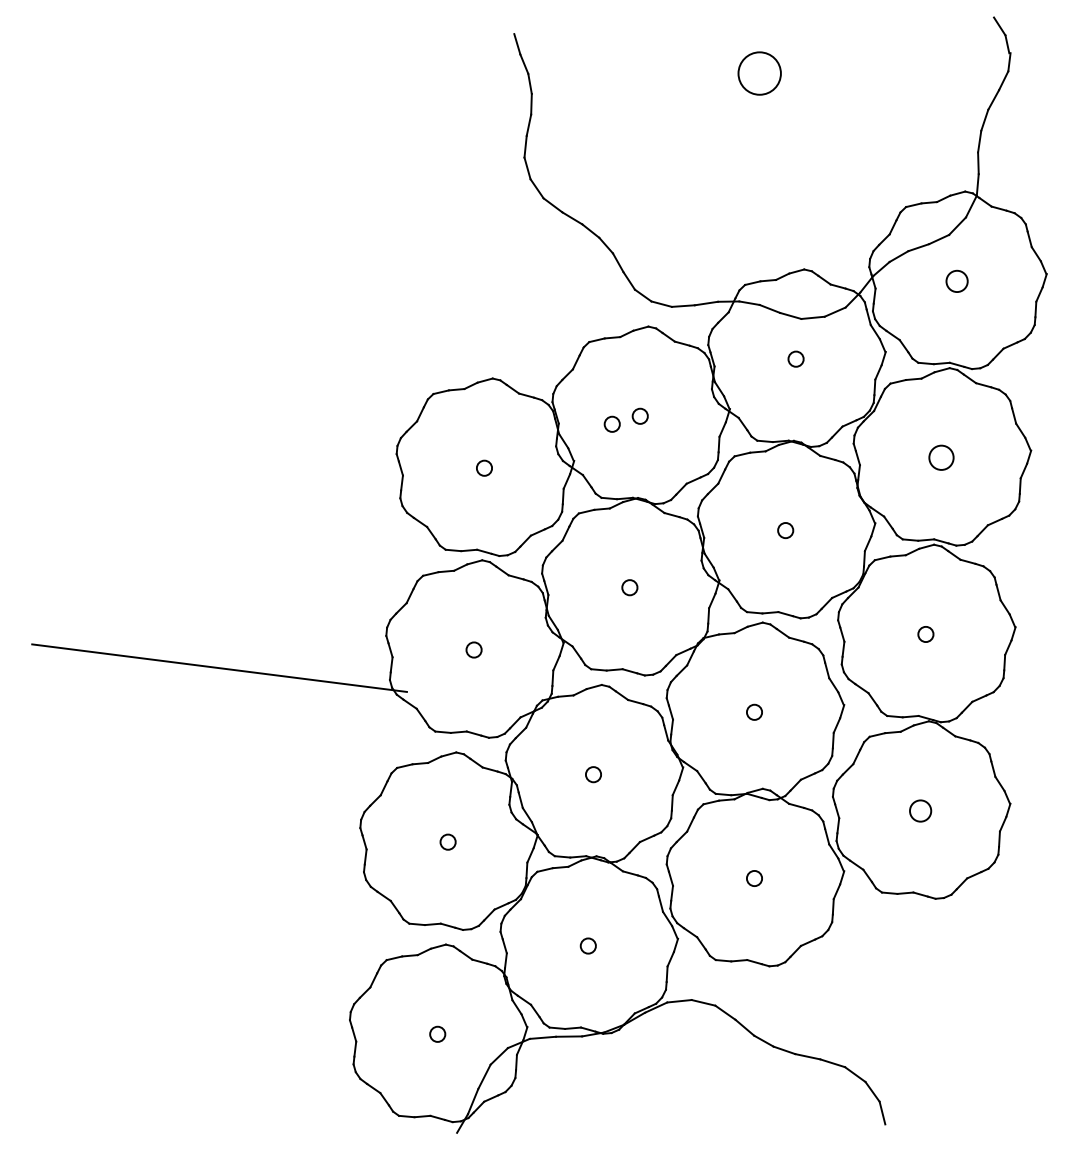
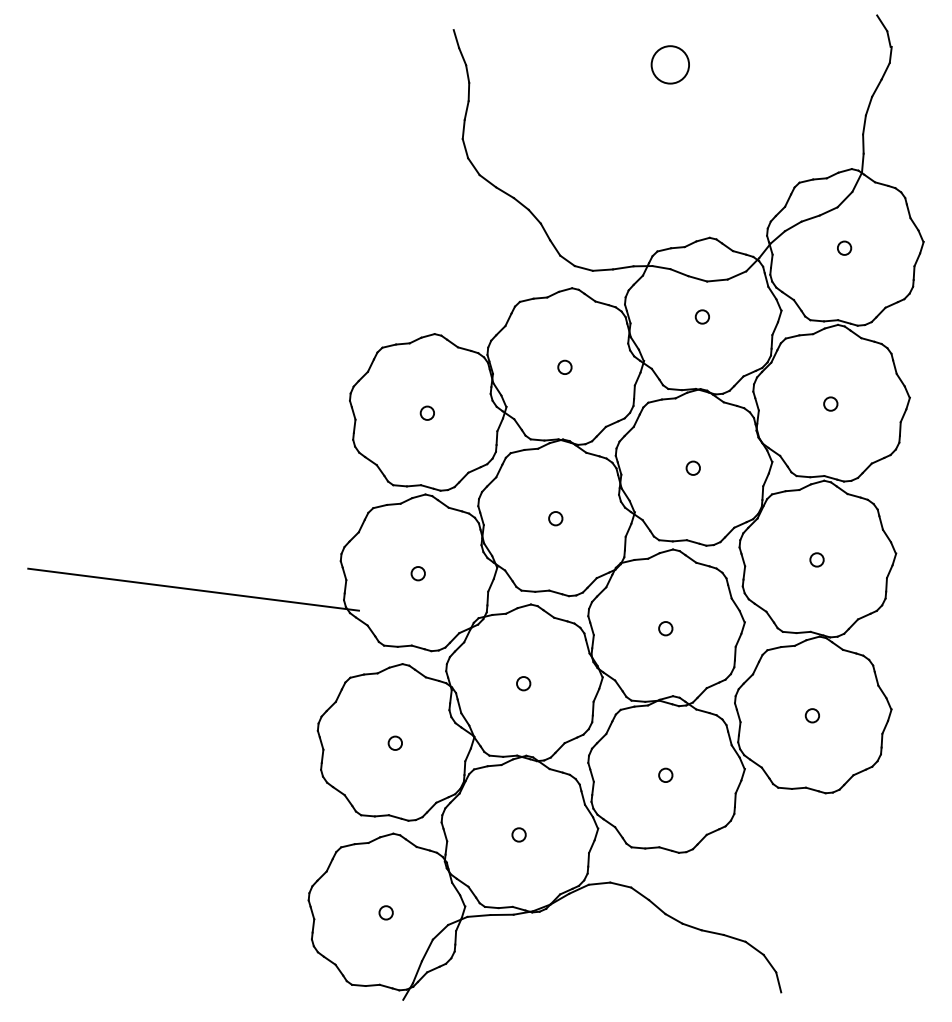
circle: (956, 280) -> (844, 247), size x0.71
circle: (611, 423) -> (539, 373), removed
circle: (941, 457) -> (830, 403), size x0.62
circle: (920, 810) -> (812, 715), size x0.71

